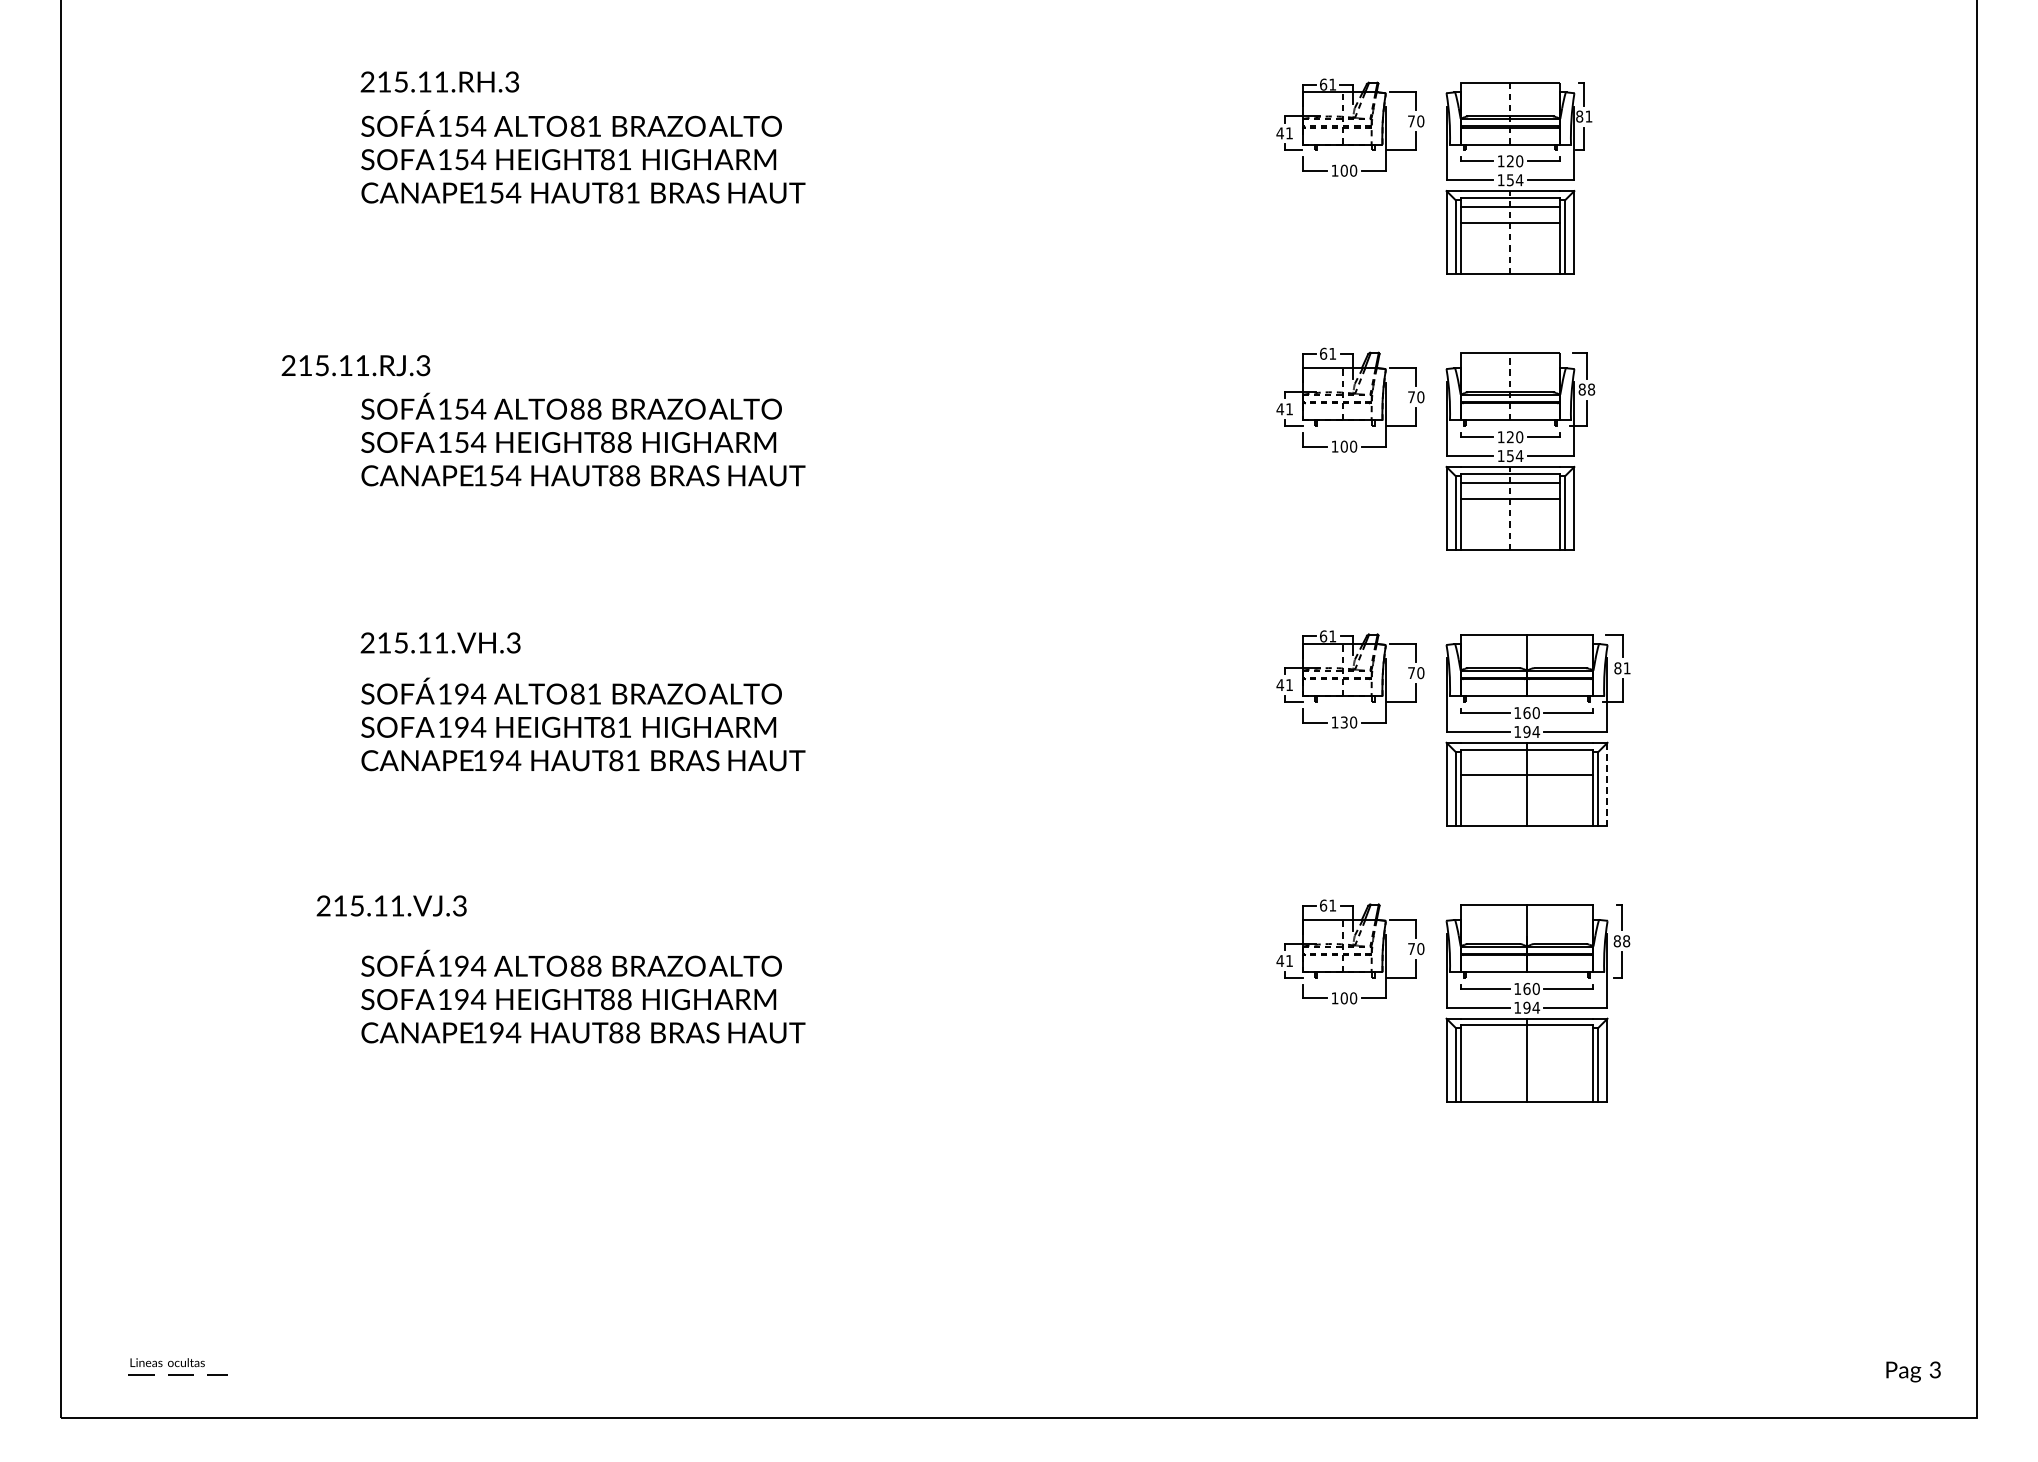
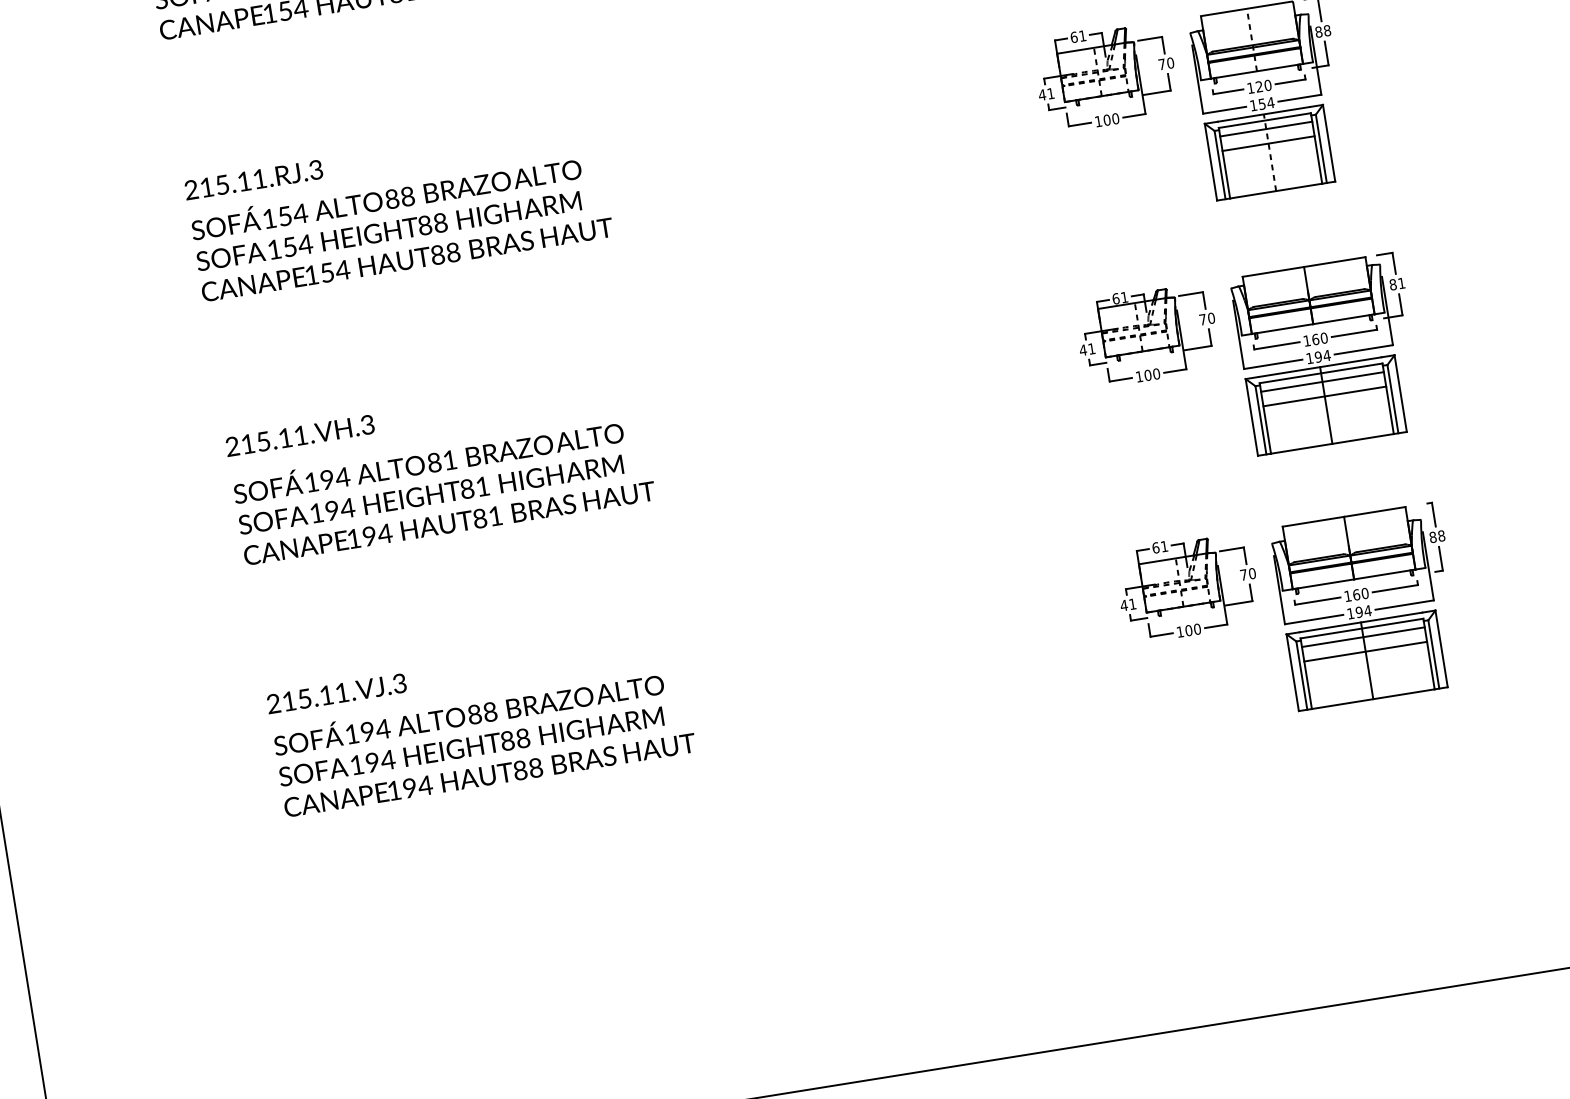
text: (355, 365) -> (253, 179), moved
text: (1343, 722) -> (1147, 375), 130 -> 100
line: (1526, 758) -> (1321, 381), added
line: (1607, 784) -> (1400, 393), dashed -> solid
text: (391, 905) -> (336, 693), moved
line: (1526, 1034) -> (1362, 637), added
line: (1526, 1050) -> (1365, 651), added

